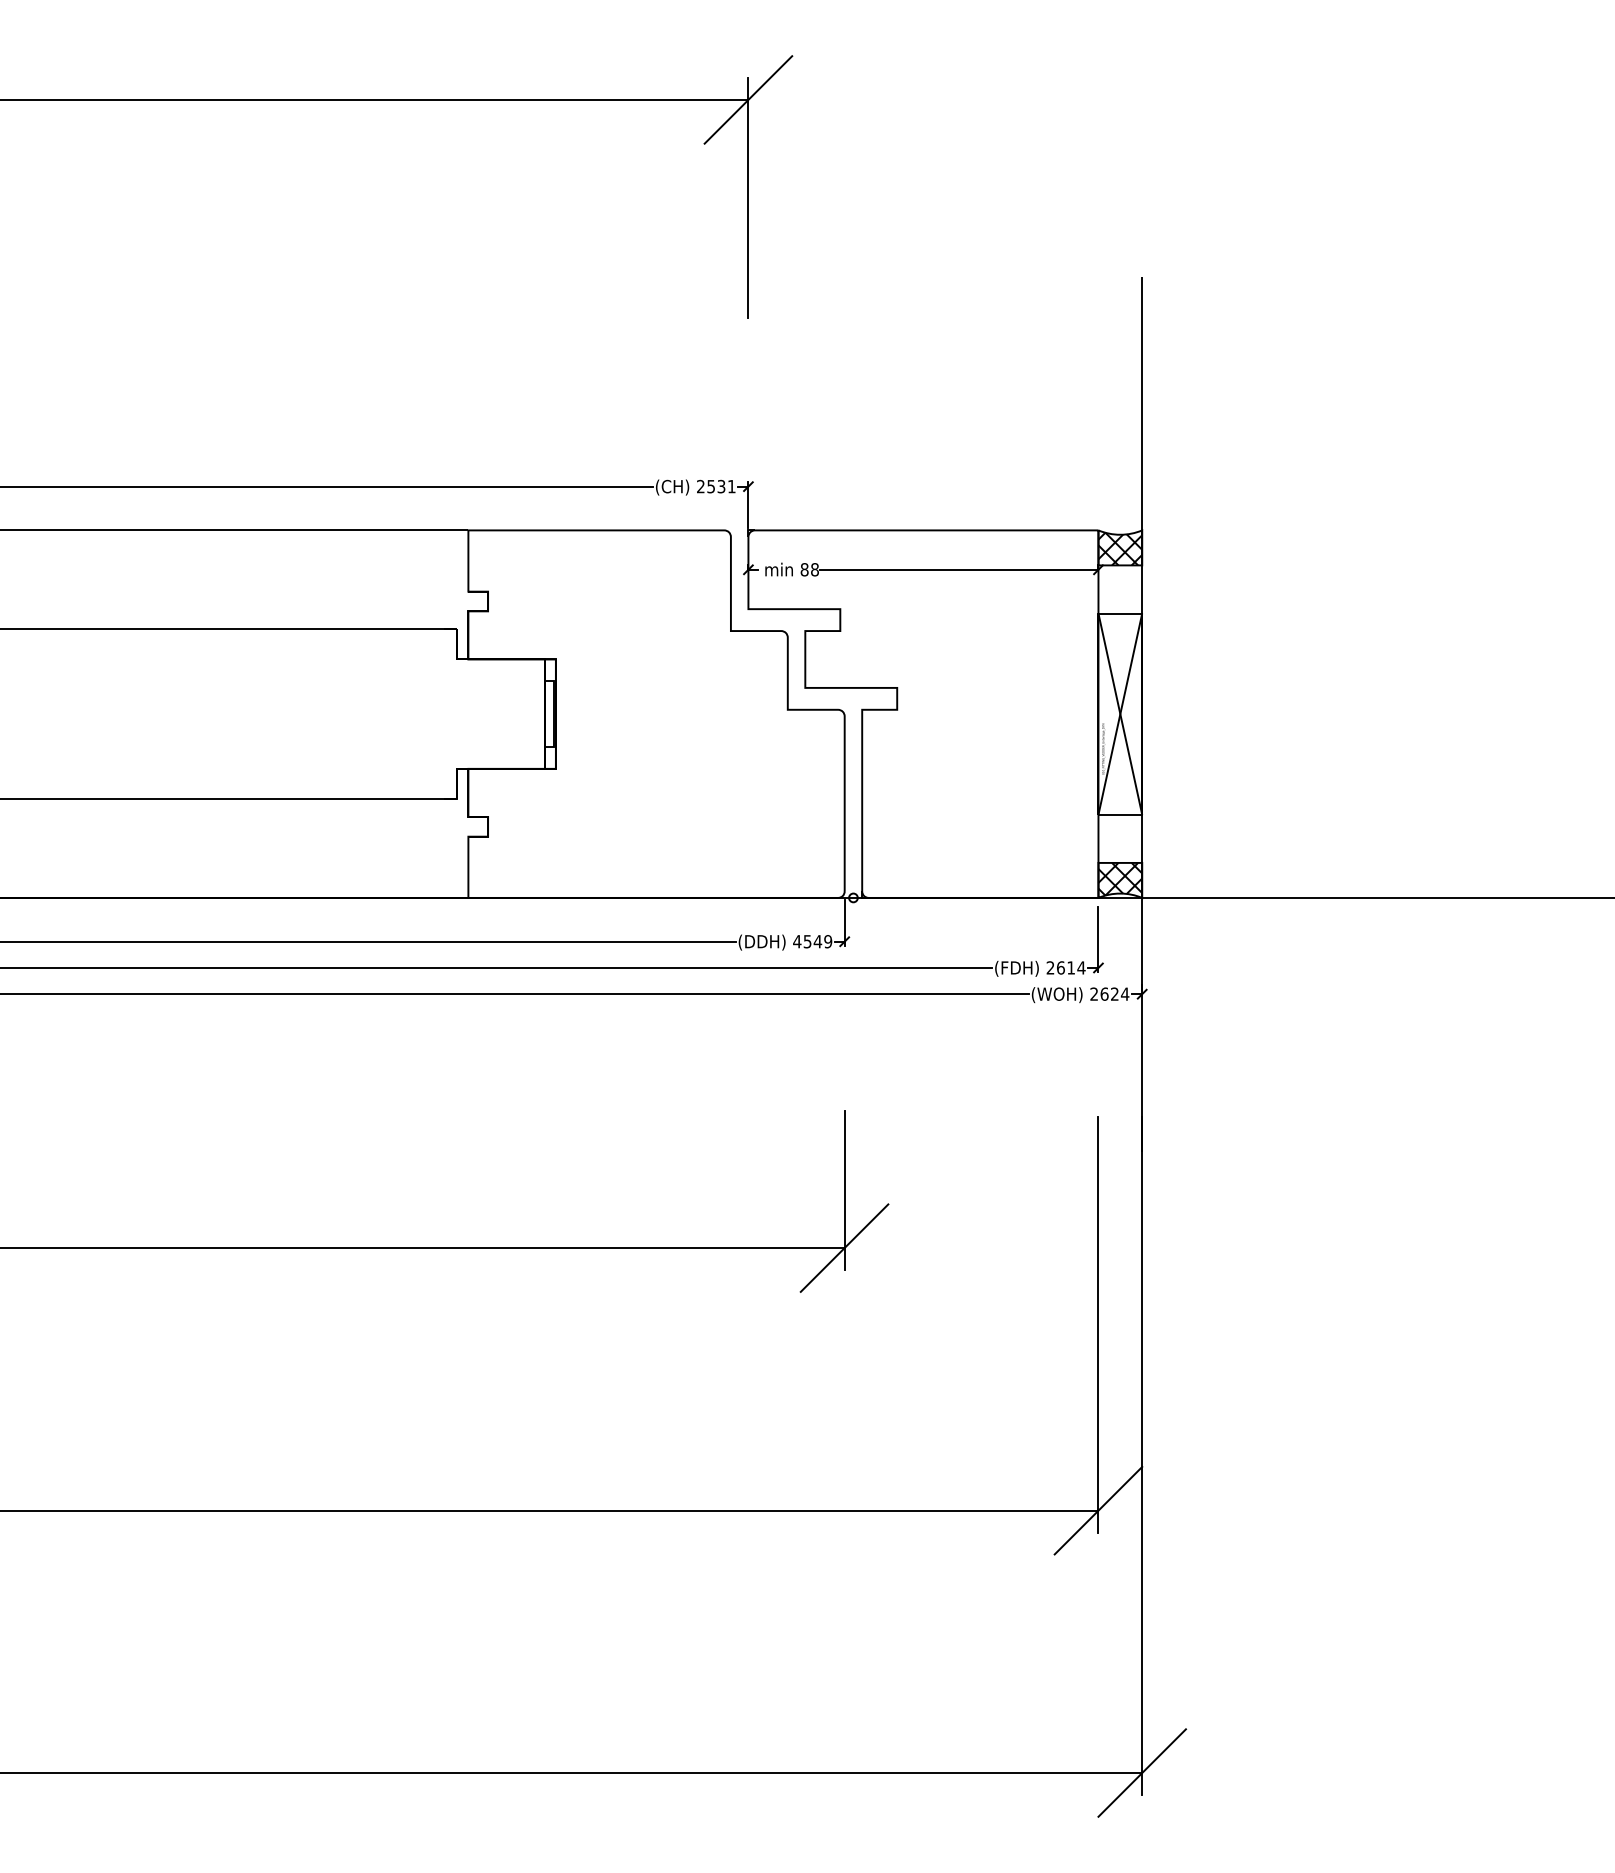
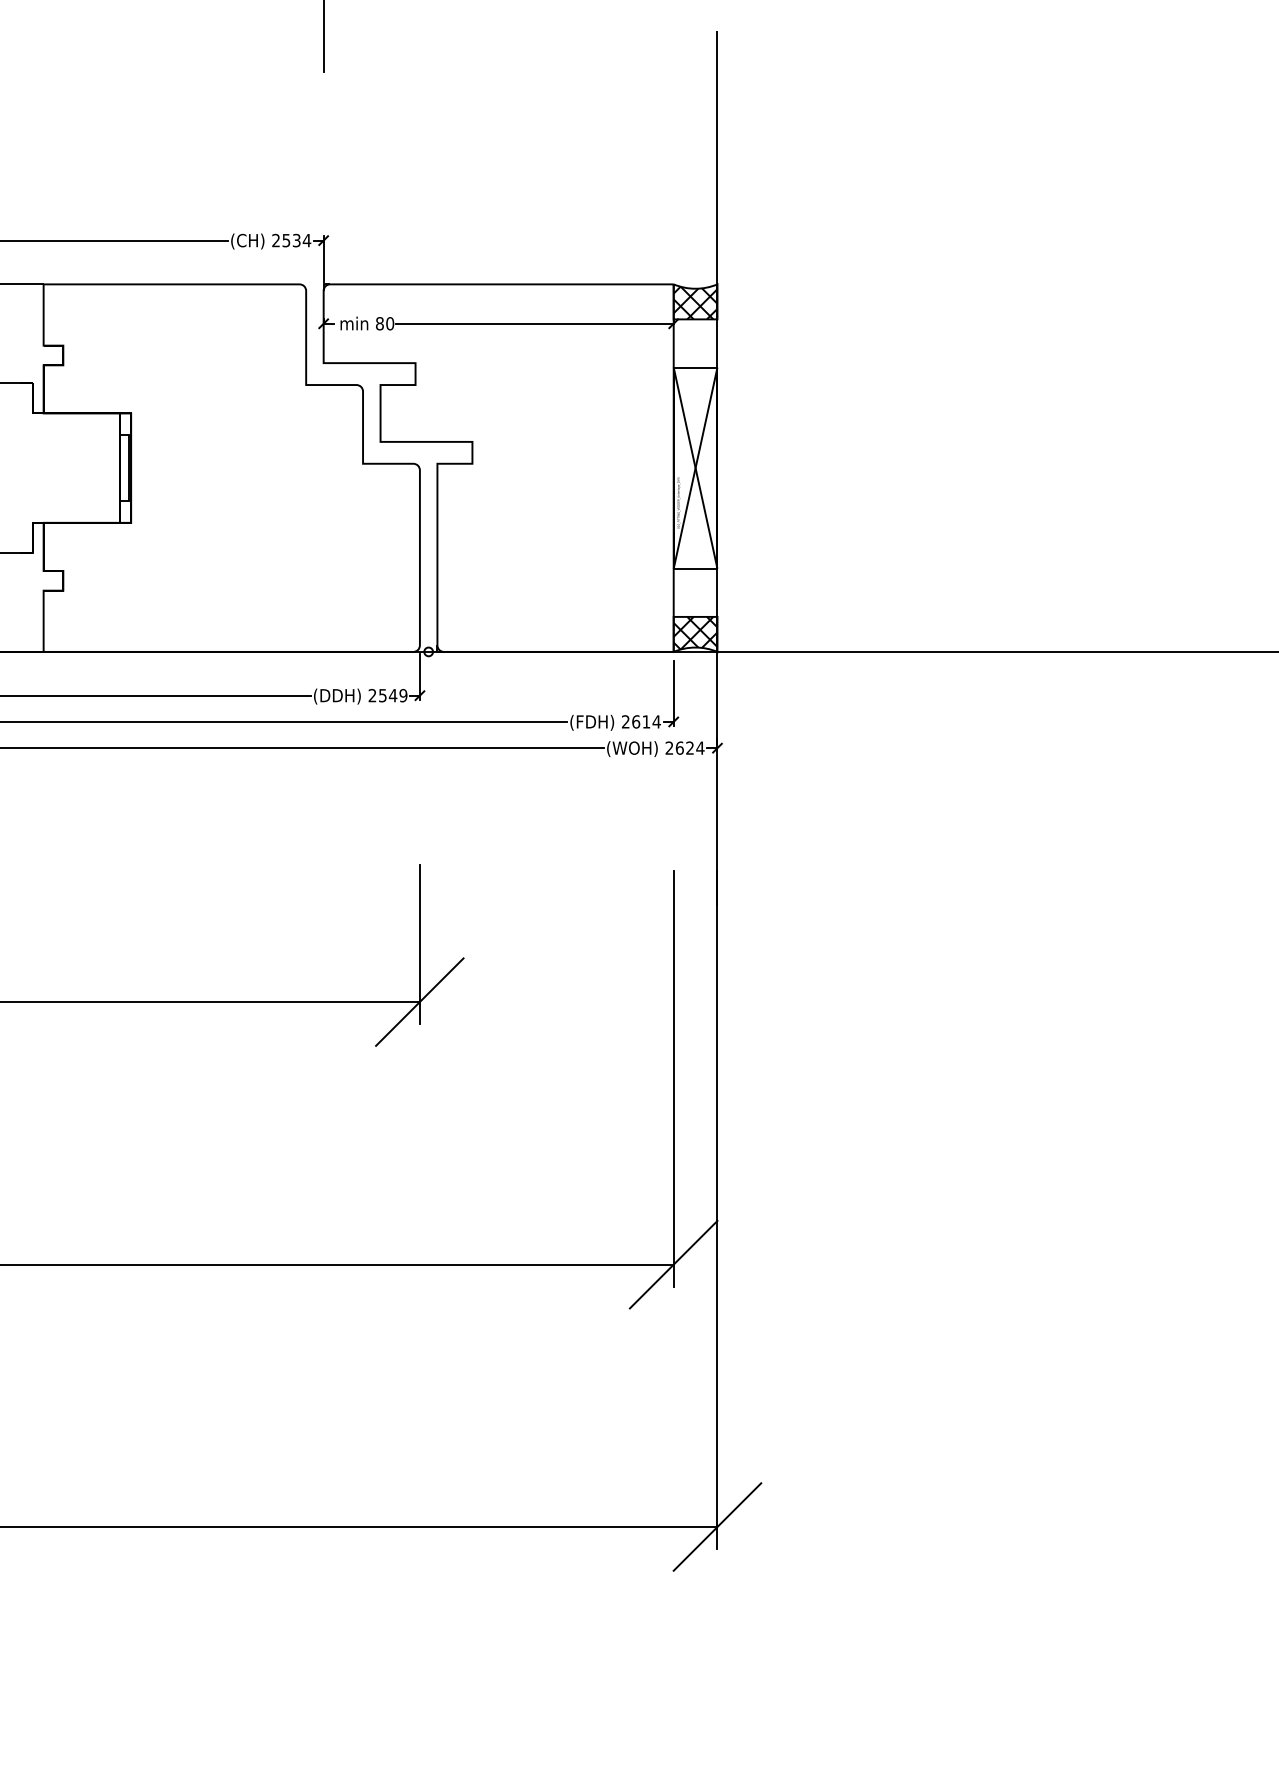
text: (731, 486) -> (306, 240), 2531 -> 2534
text: (814, 569) -> (389, 323), 88 -> 80
text: (797, 941) -> (372, 695), 4549 -> 2549

